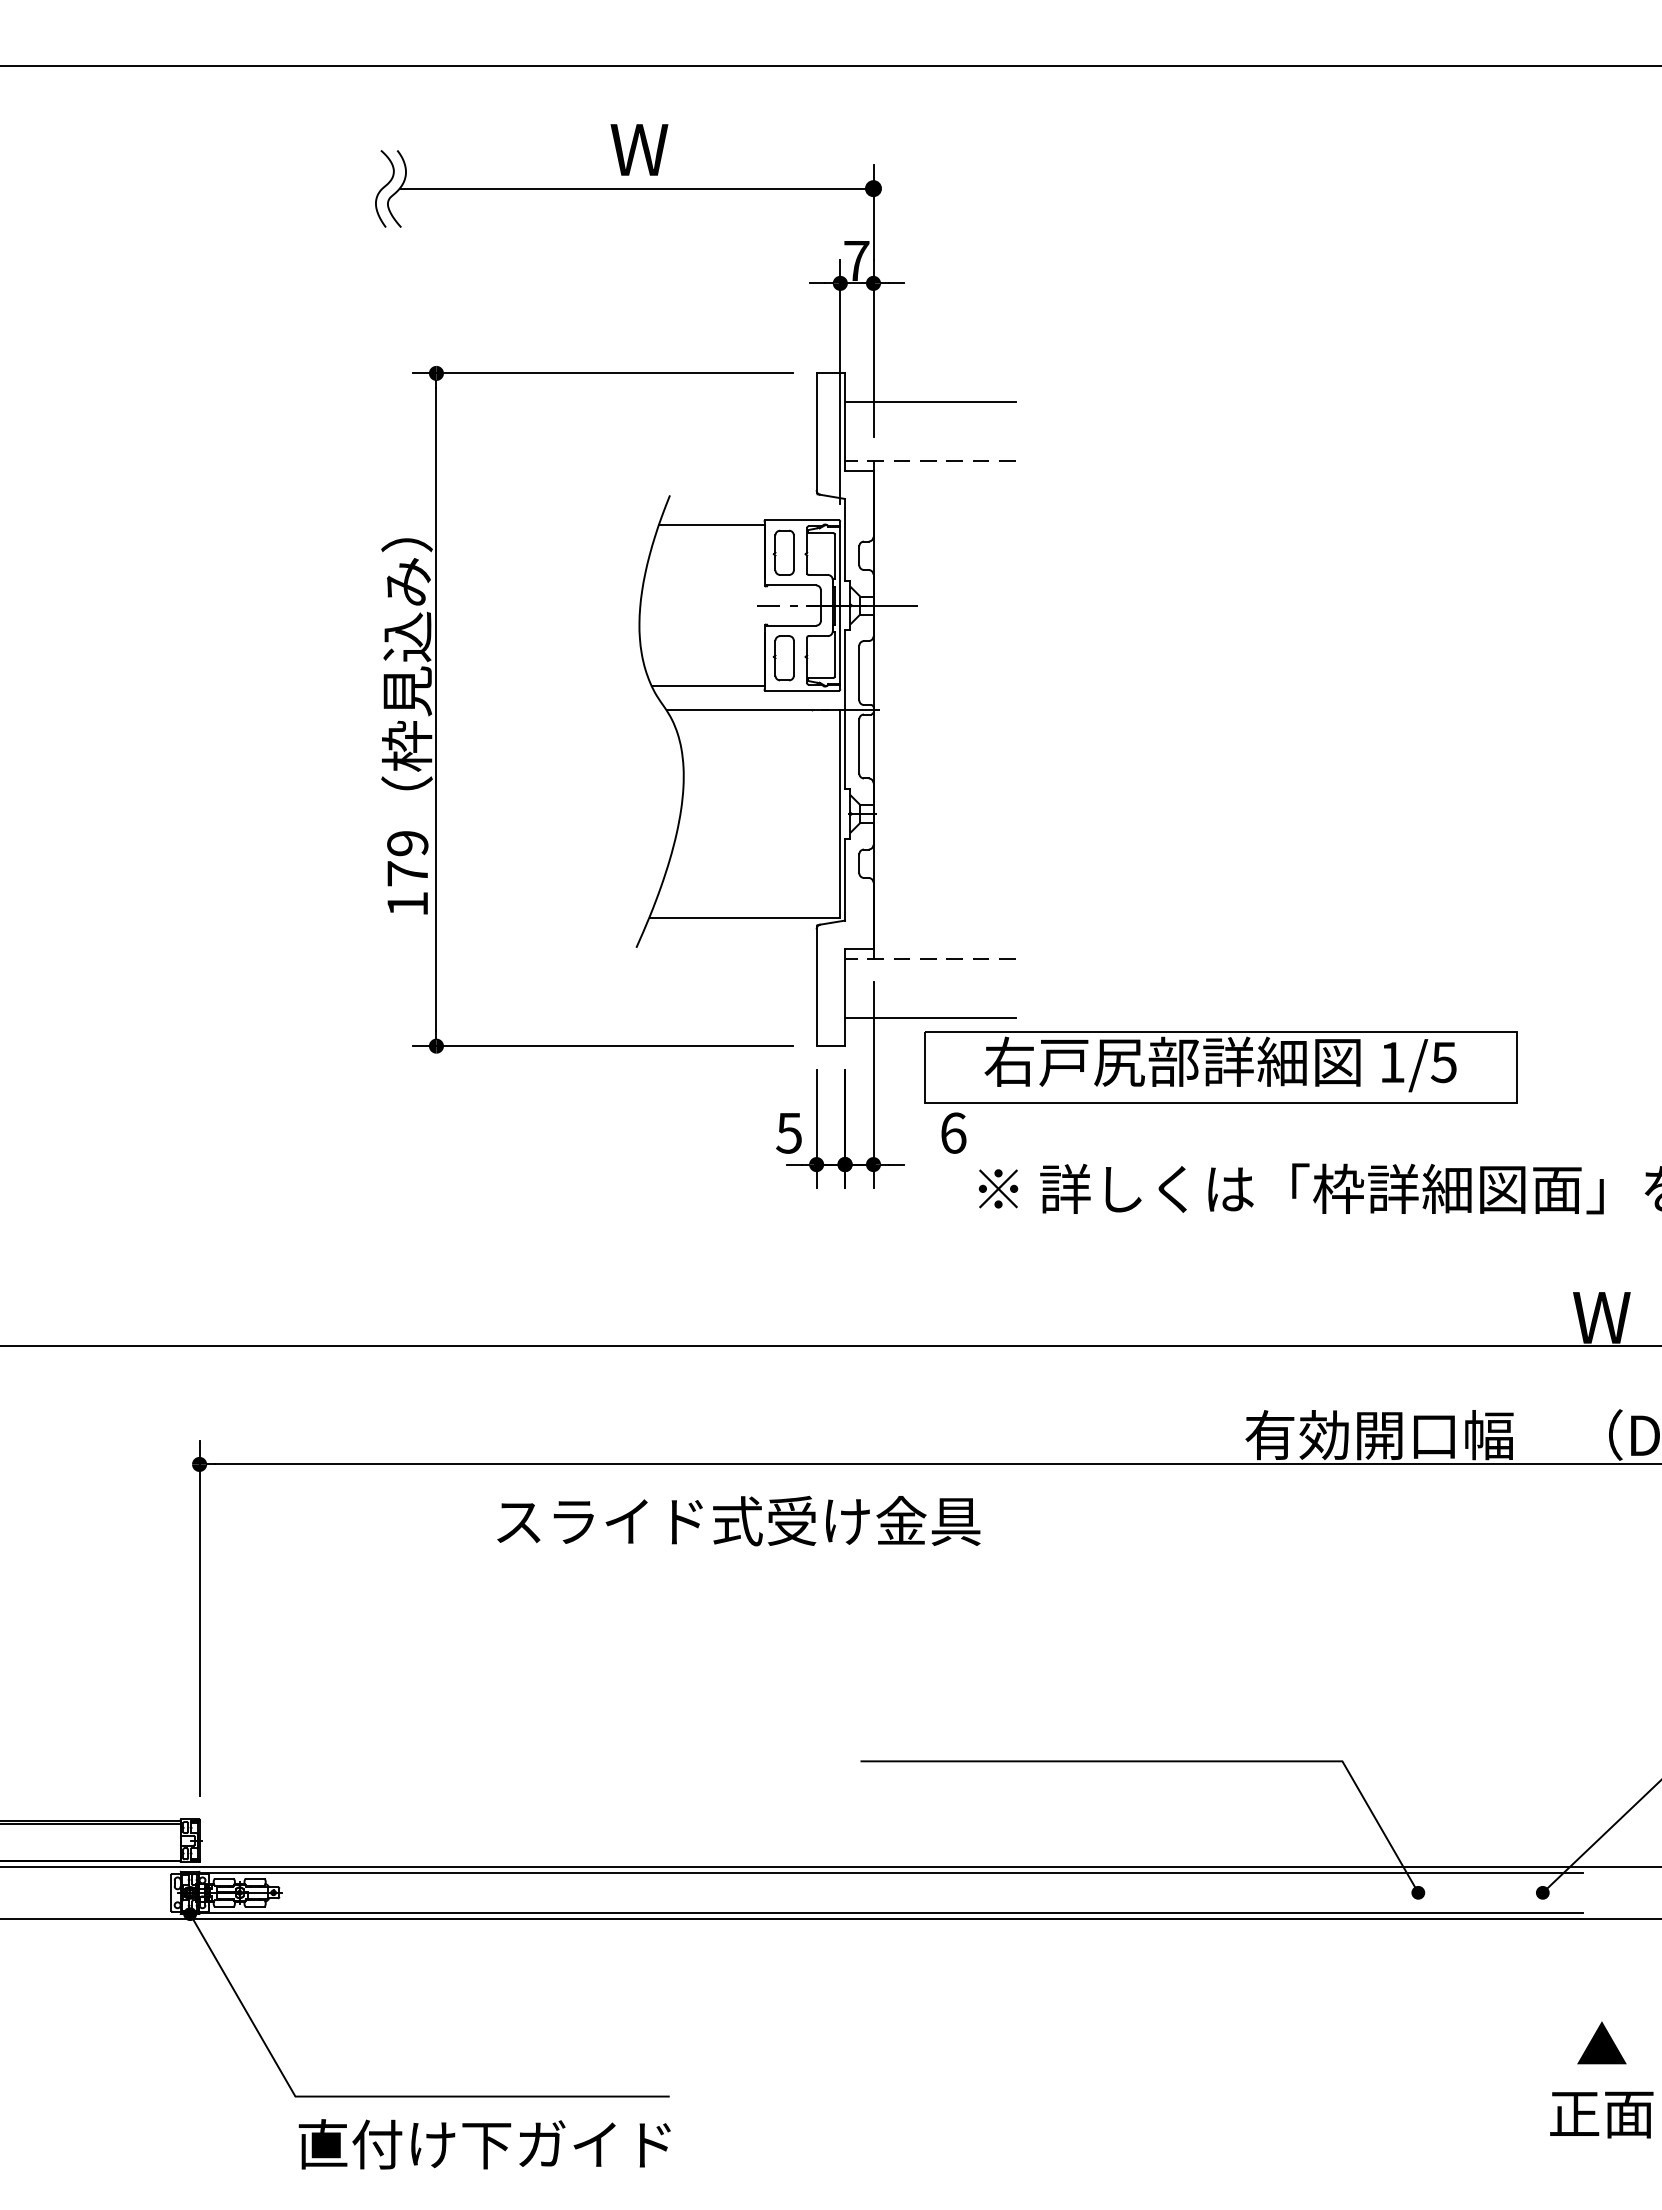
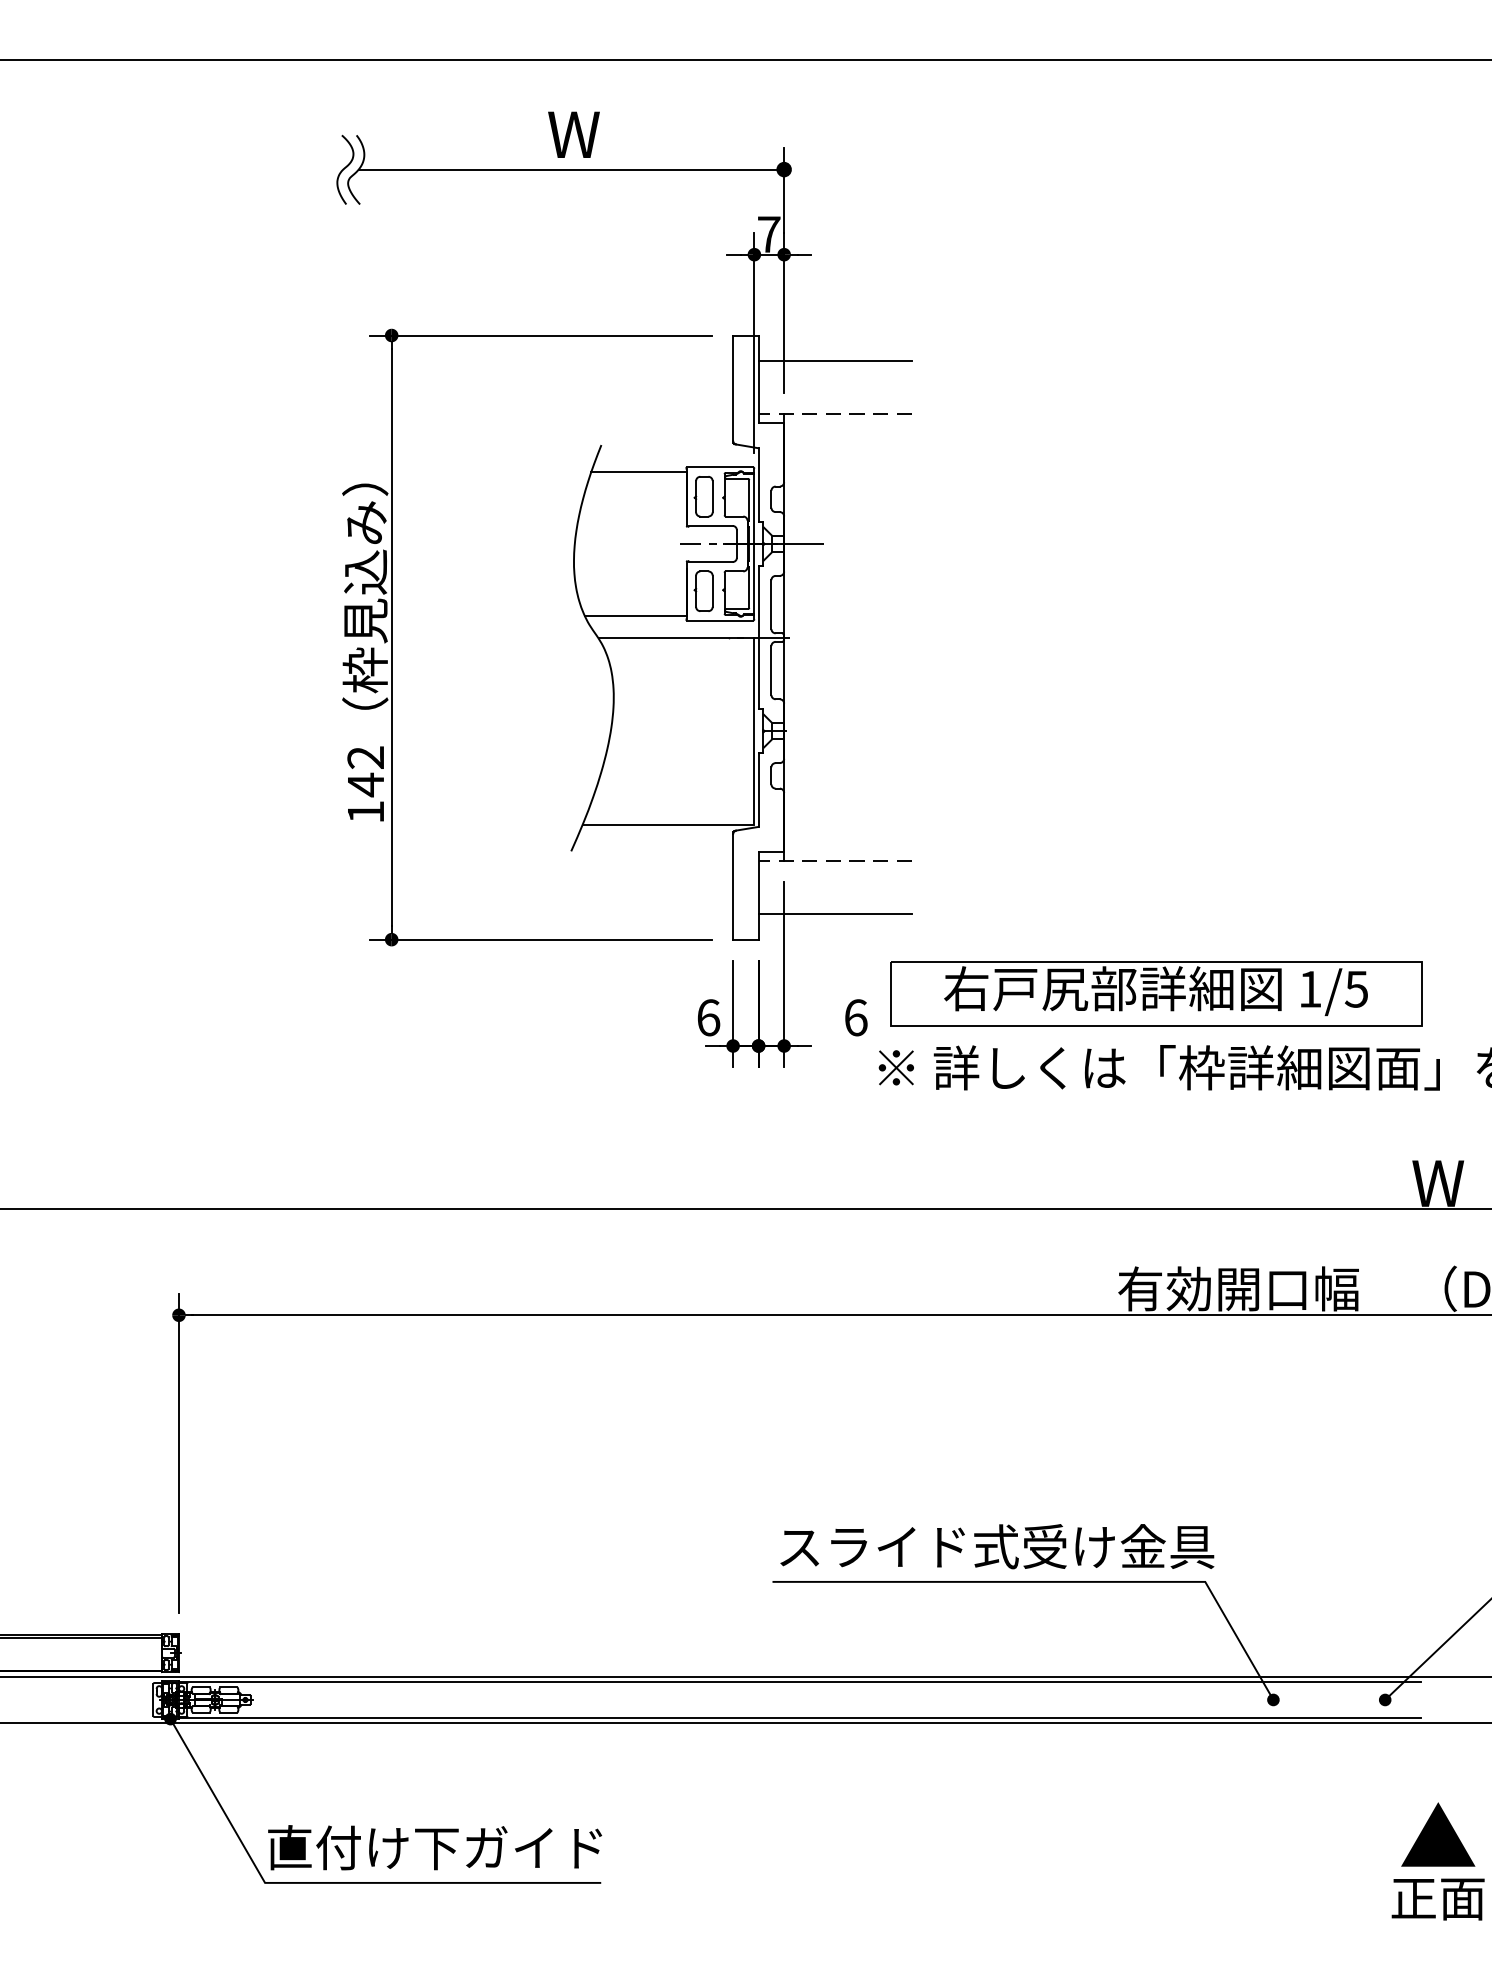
text: (407, 859) -> (365, 772), 179 -> 142
part: (1220, 1067) -> (1155, 993), moved
text: (789, 1132) -> (708, 1017), 5 -> 6
text: (738, 1521) -> (996, 1547), moved
part: (1601, 2042) -> (1437, 1834), size x1.67
text: (484, 2144) -> (434, 1847), moved

